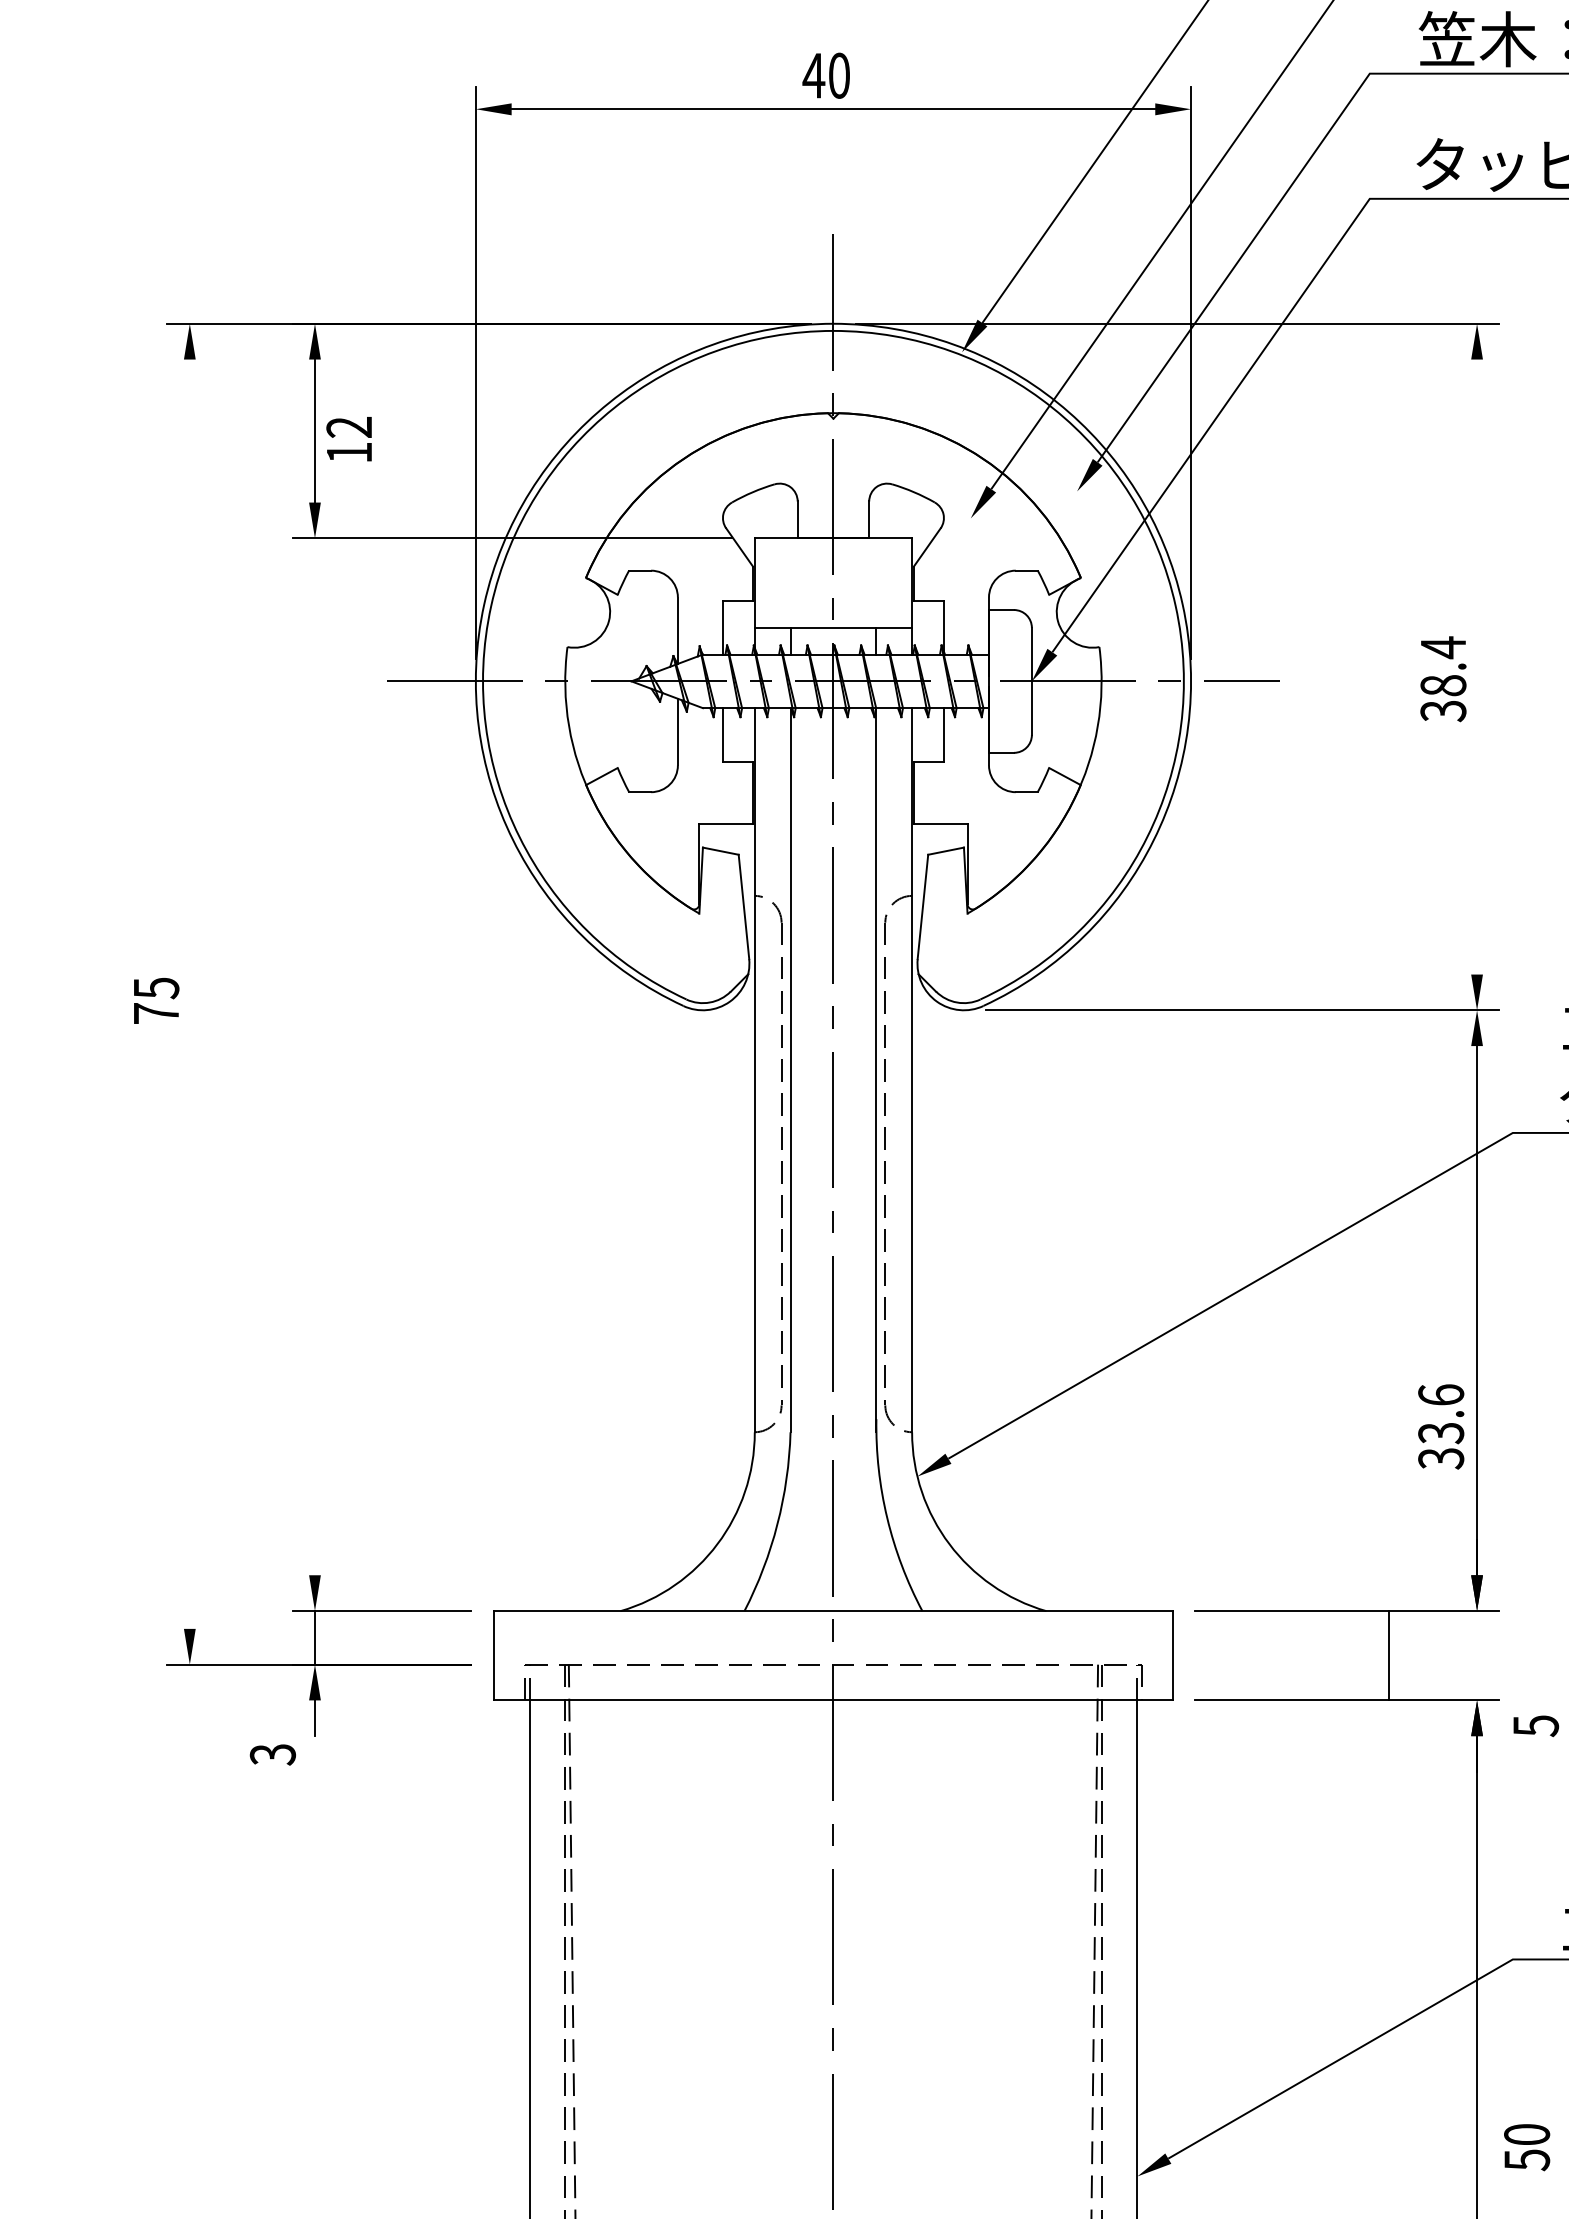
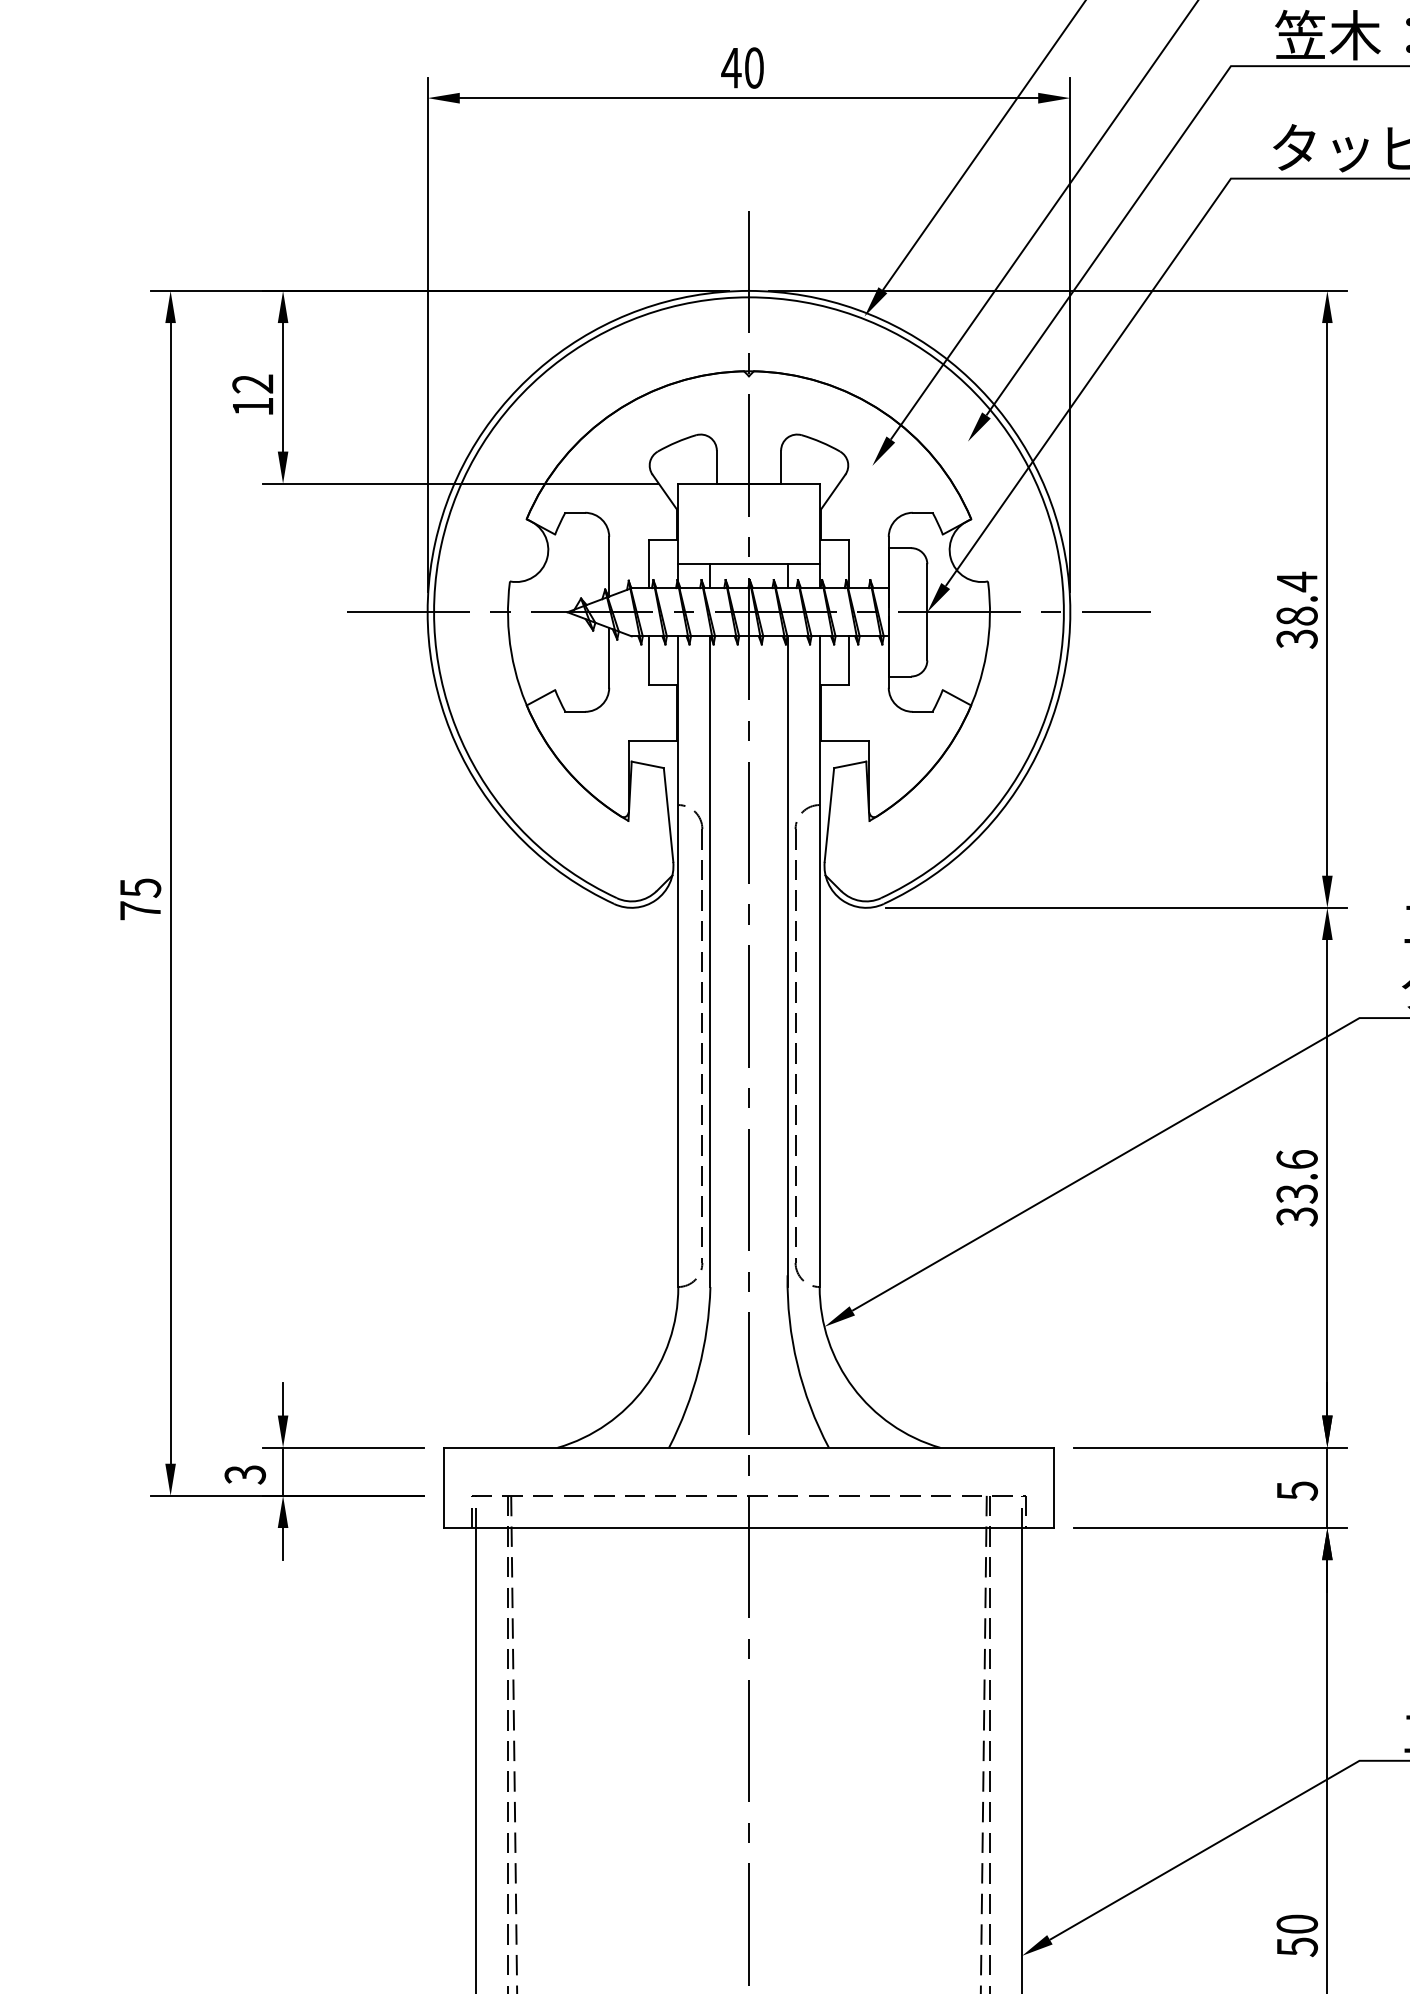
text: (348, 439) -> (252, 394), moved
line: (1477, 667) -> (1327, 599), added
line: (189, 994) -> (170, 893), added
text: (1440, 1427) -> (1296, 1188), moved
line: (315, 1557) -> (283, 1399), added
line: (1389, 1655) -> (1327, 1487), moved
text: (1536, 1725) -> (1297, 1490), moved
text: (272, 1754) -> (244, 1474), moved
text: (1526, 2147) -> (1296, 1935), moved

